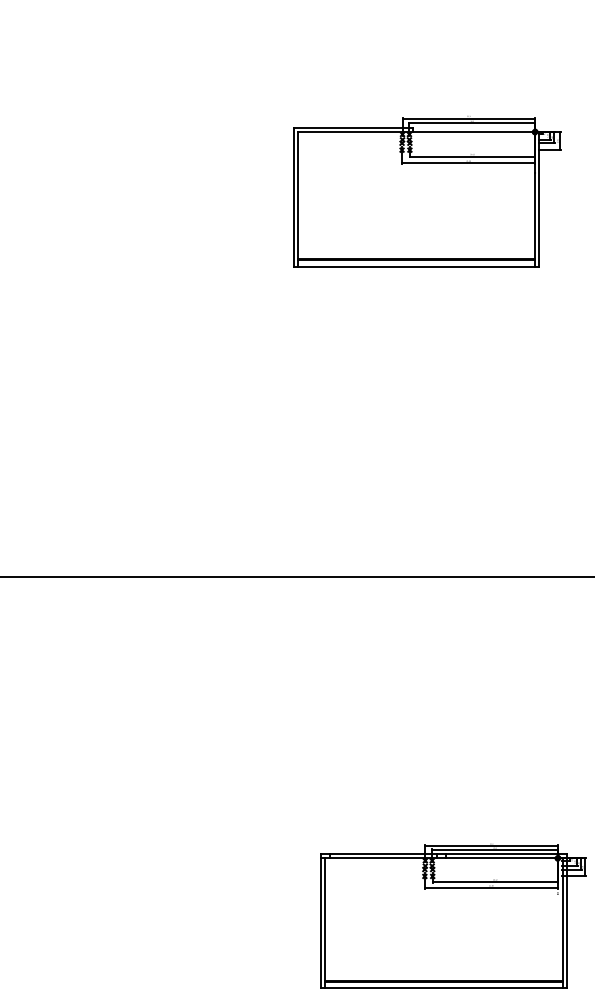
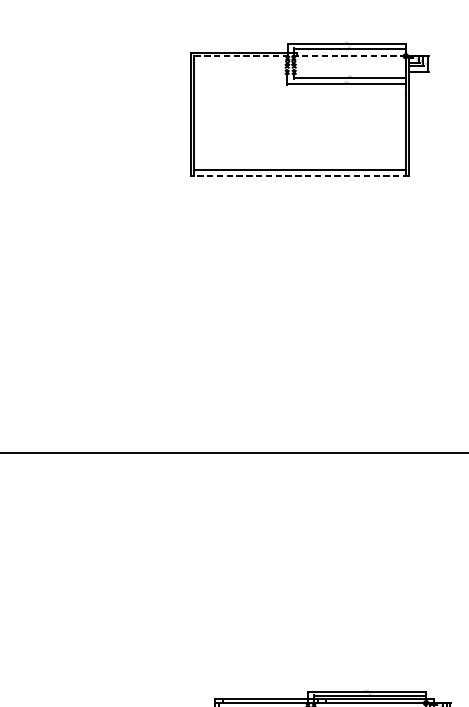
line: (418, 132) -> (301, 56), solid -> dashed
line: (416, 266) -> (300, 175), solid -> dashed

